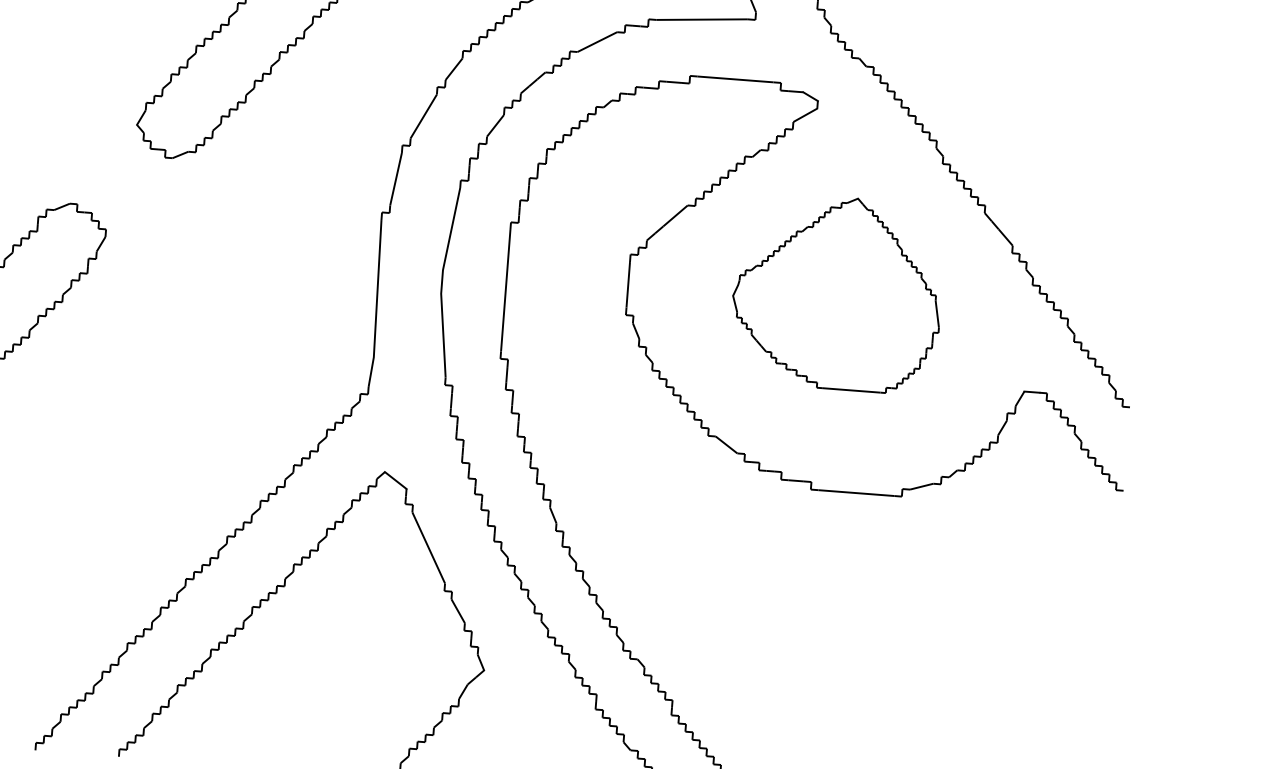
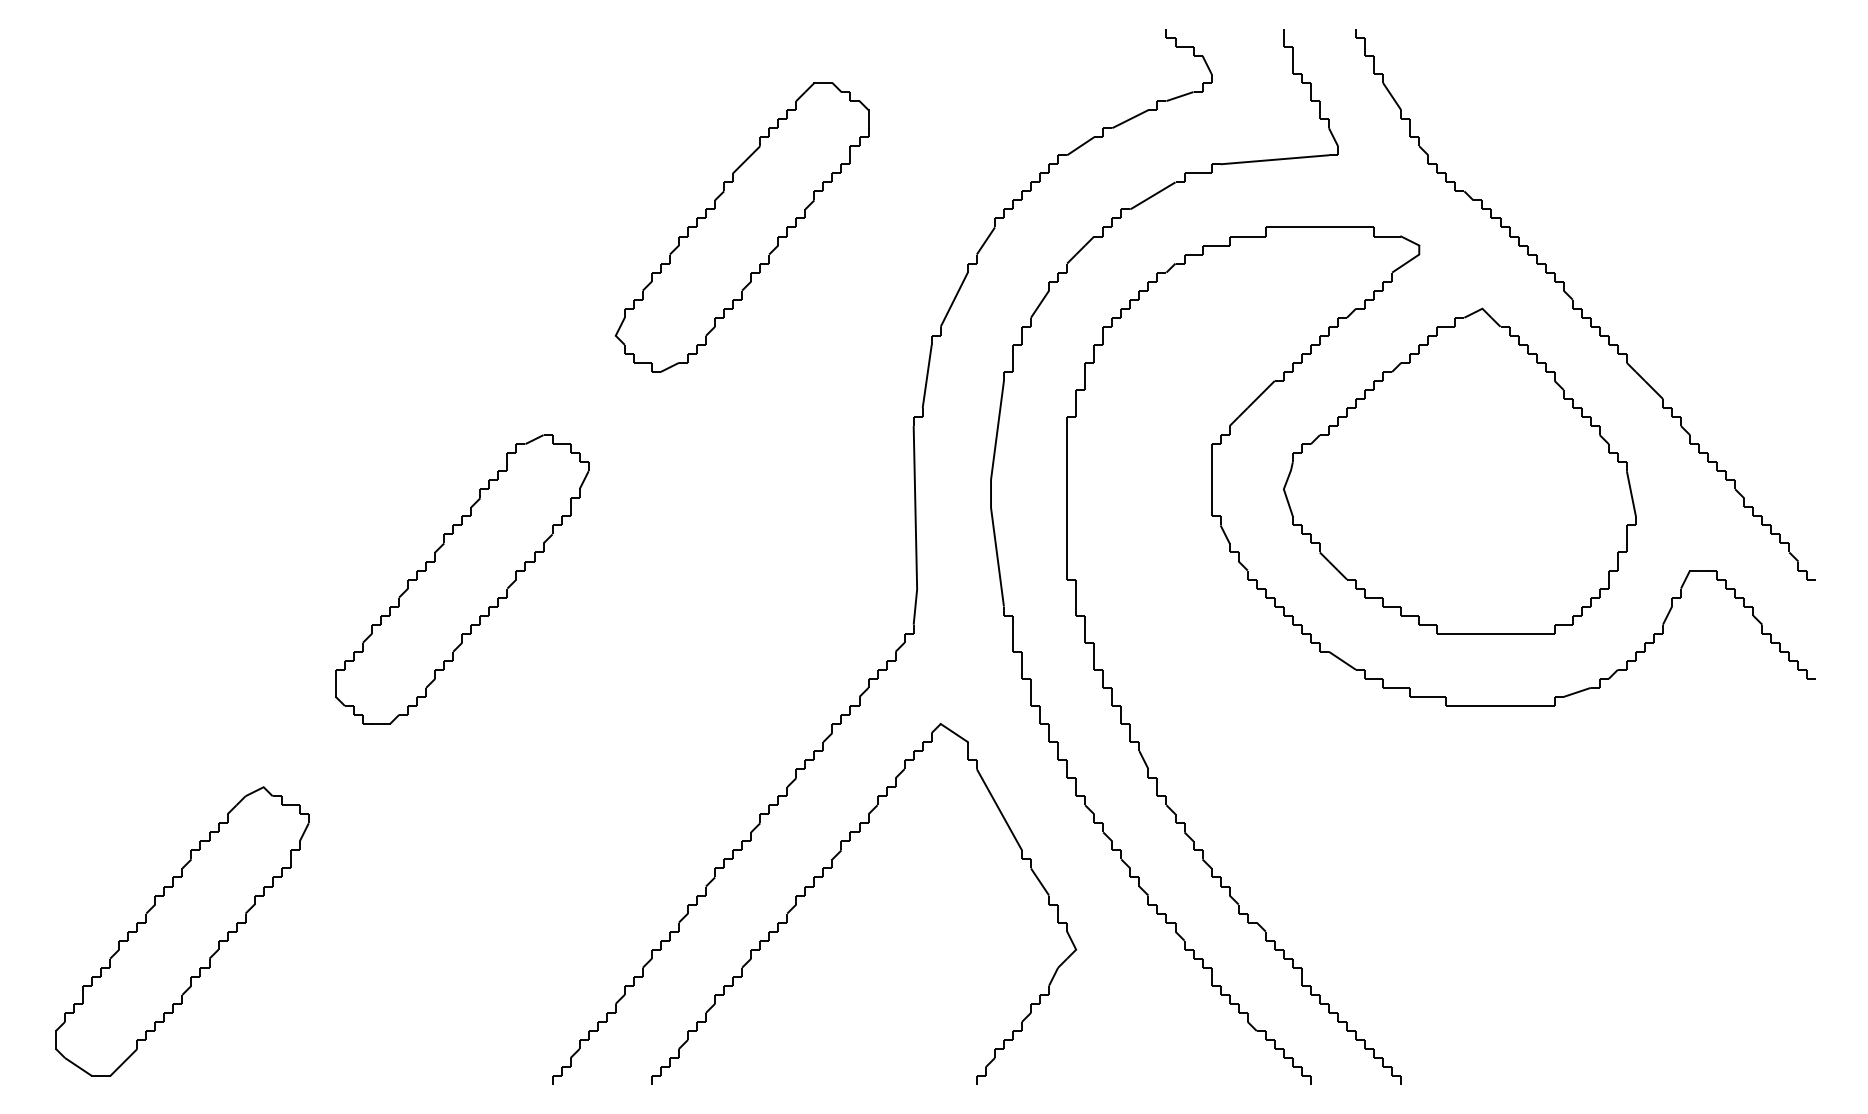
part: (837, 292) -> (1459, 470), size x1.43

